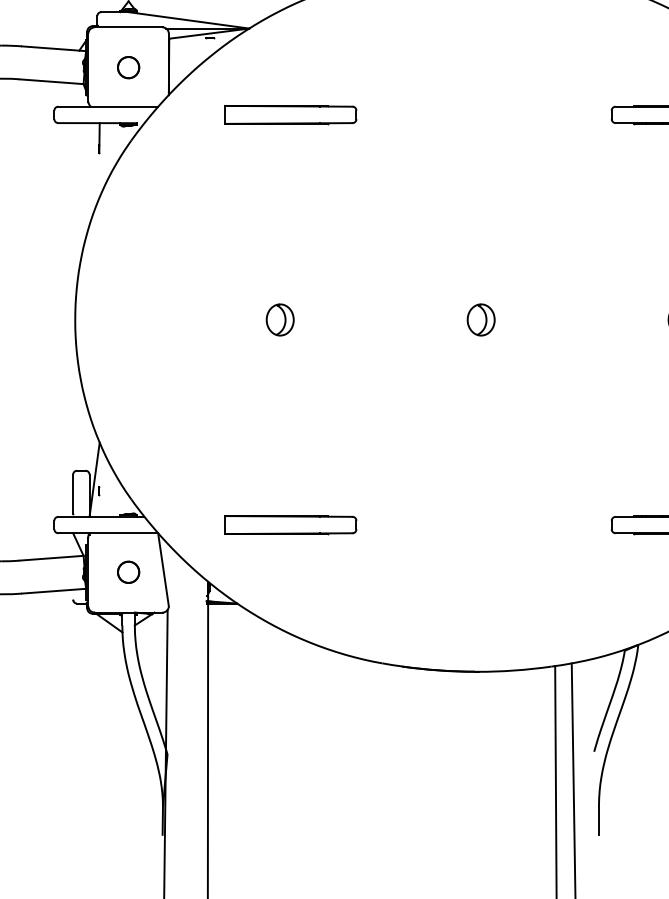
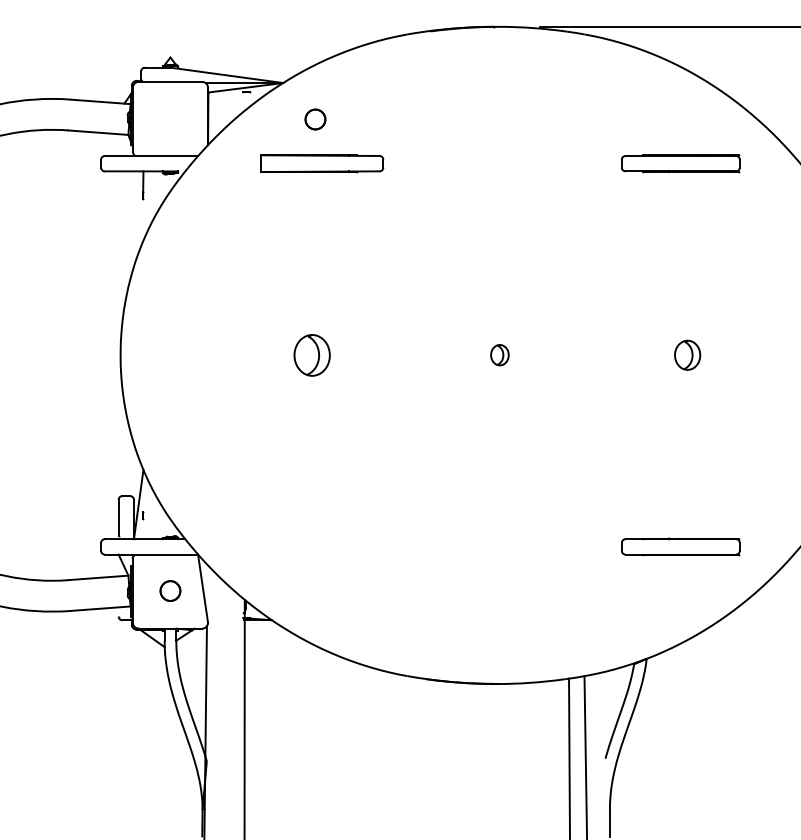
circle: (128, 67) -> (315, 119), moved
part: (279, 319) -> (311, 354), size x1.4
part: (480, 319) -> (499, 354), size x0.7
part: (291, 524) -> (322, 546), removed

